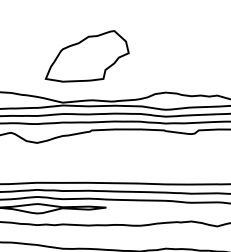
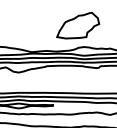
part: (87, 56) -> (78, 25), moved

